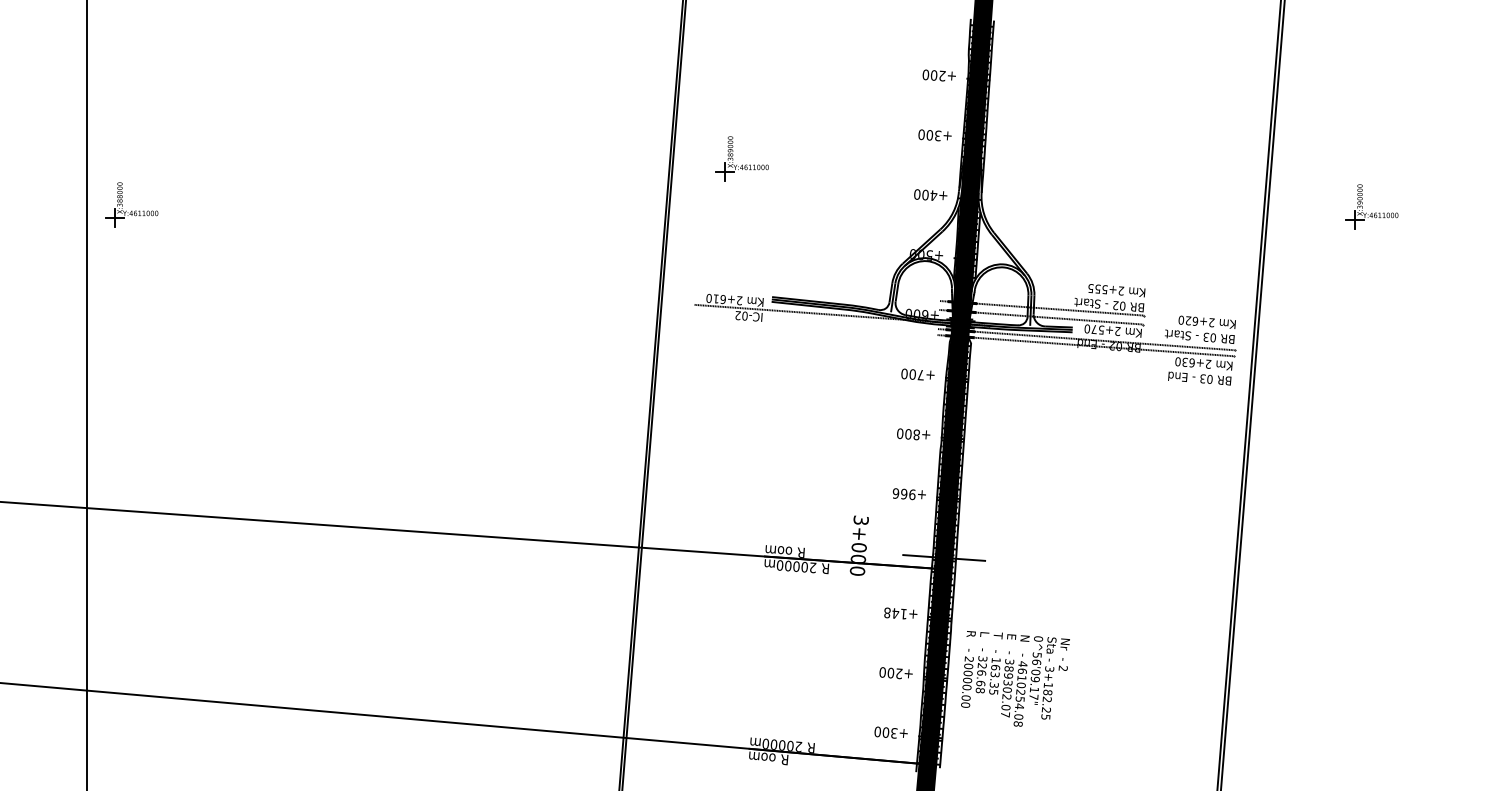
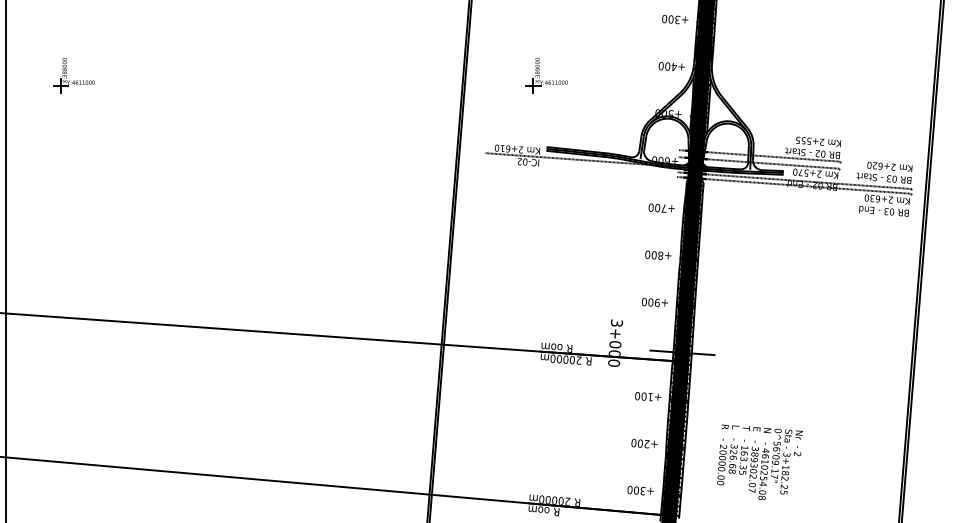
part: (742, 164) -> (547, 80), moved
part: (131, 204) -> (73, 75), moved
text: (899, 493) -> (647, 301), +966 -> +900
text: (891, 612) -> (640, 395), +148 -> +100
text: (1015, 678) -> (759, 462), moved

